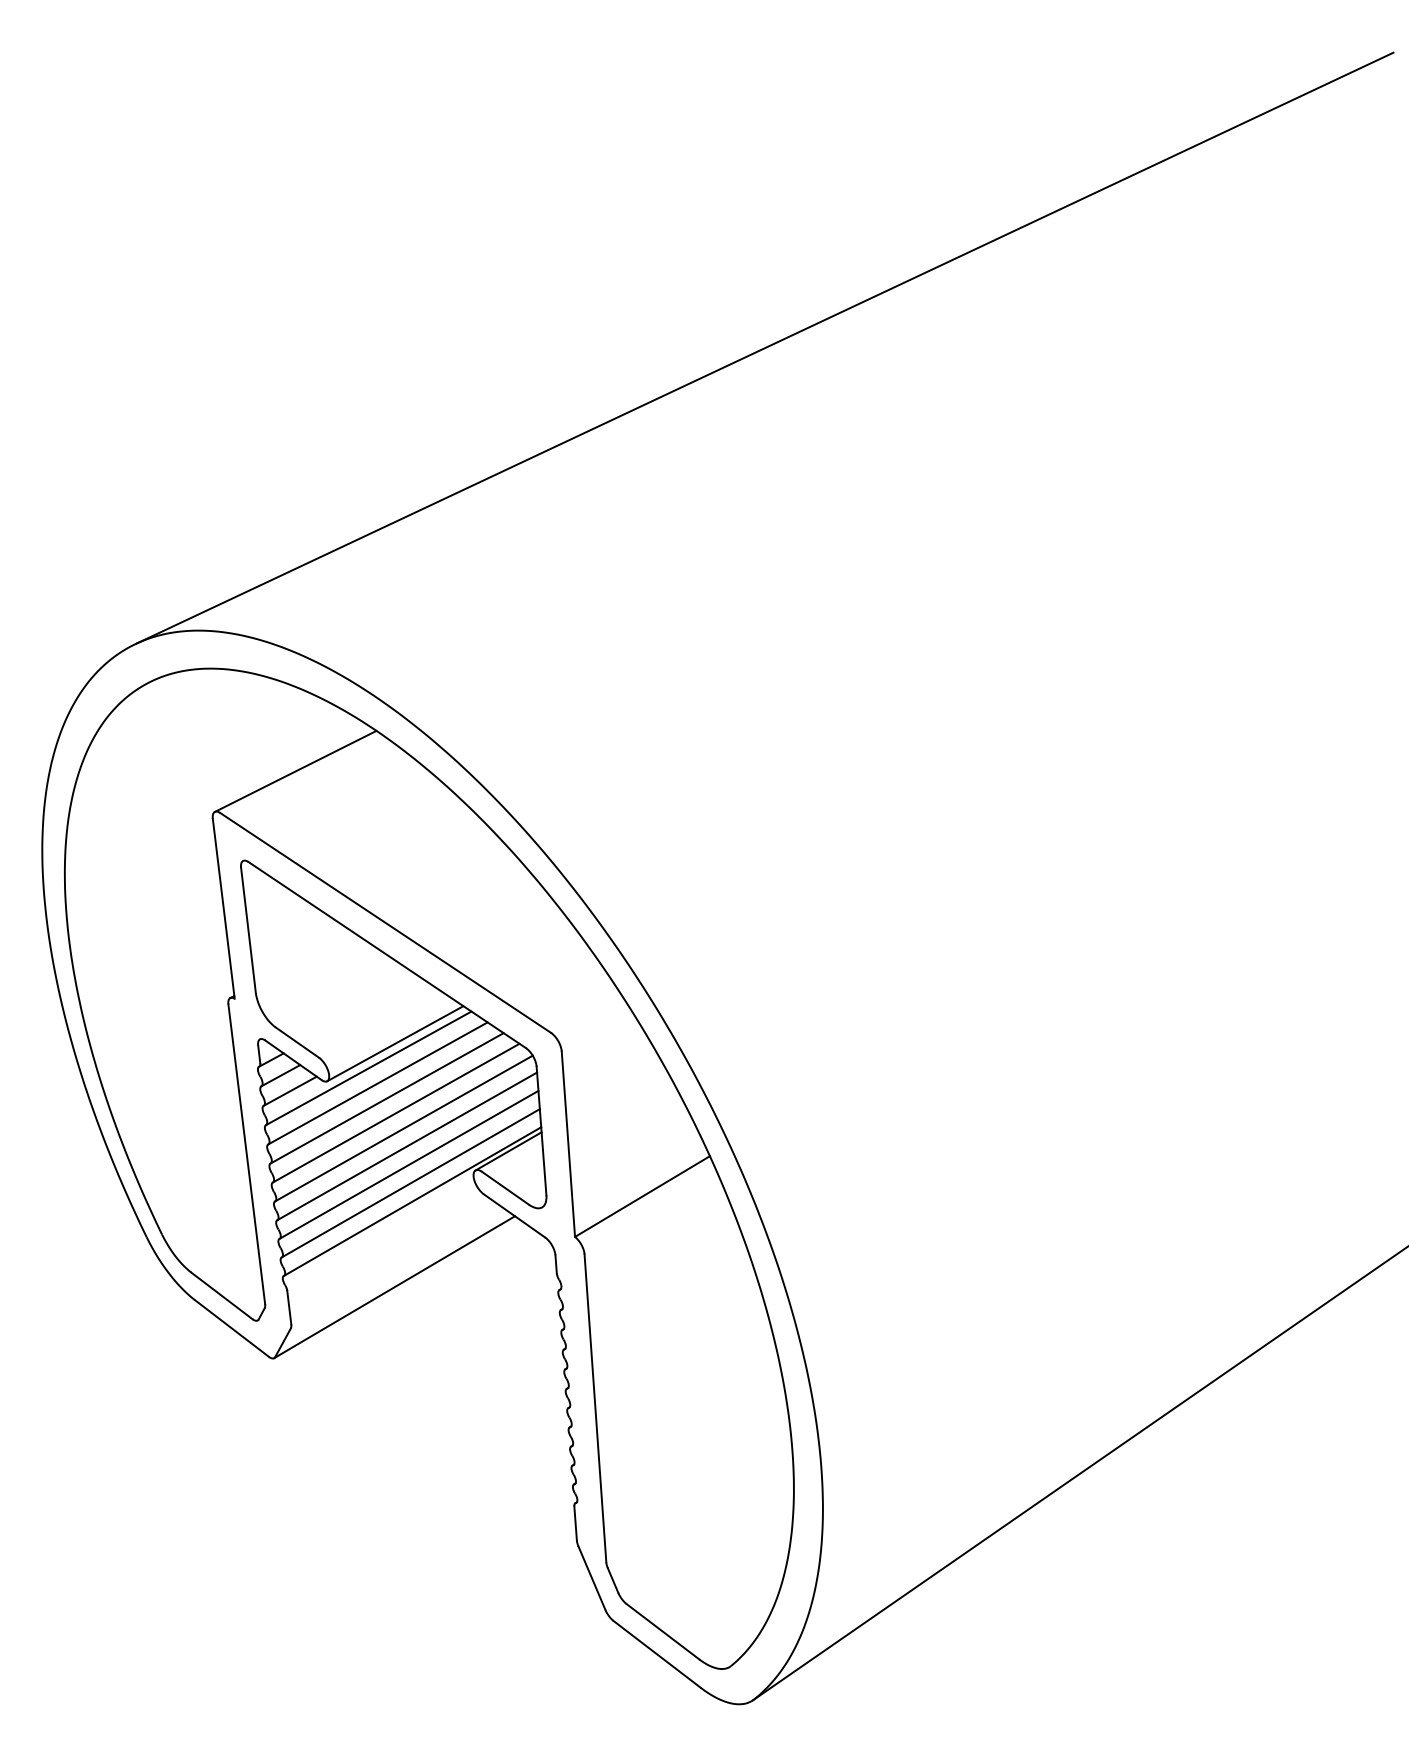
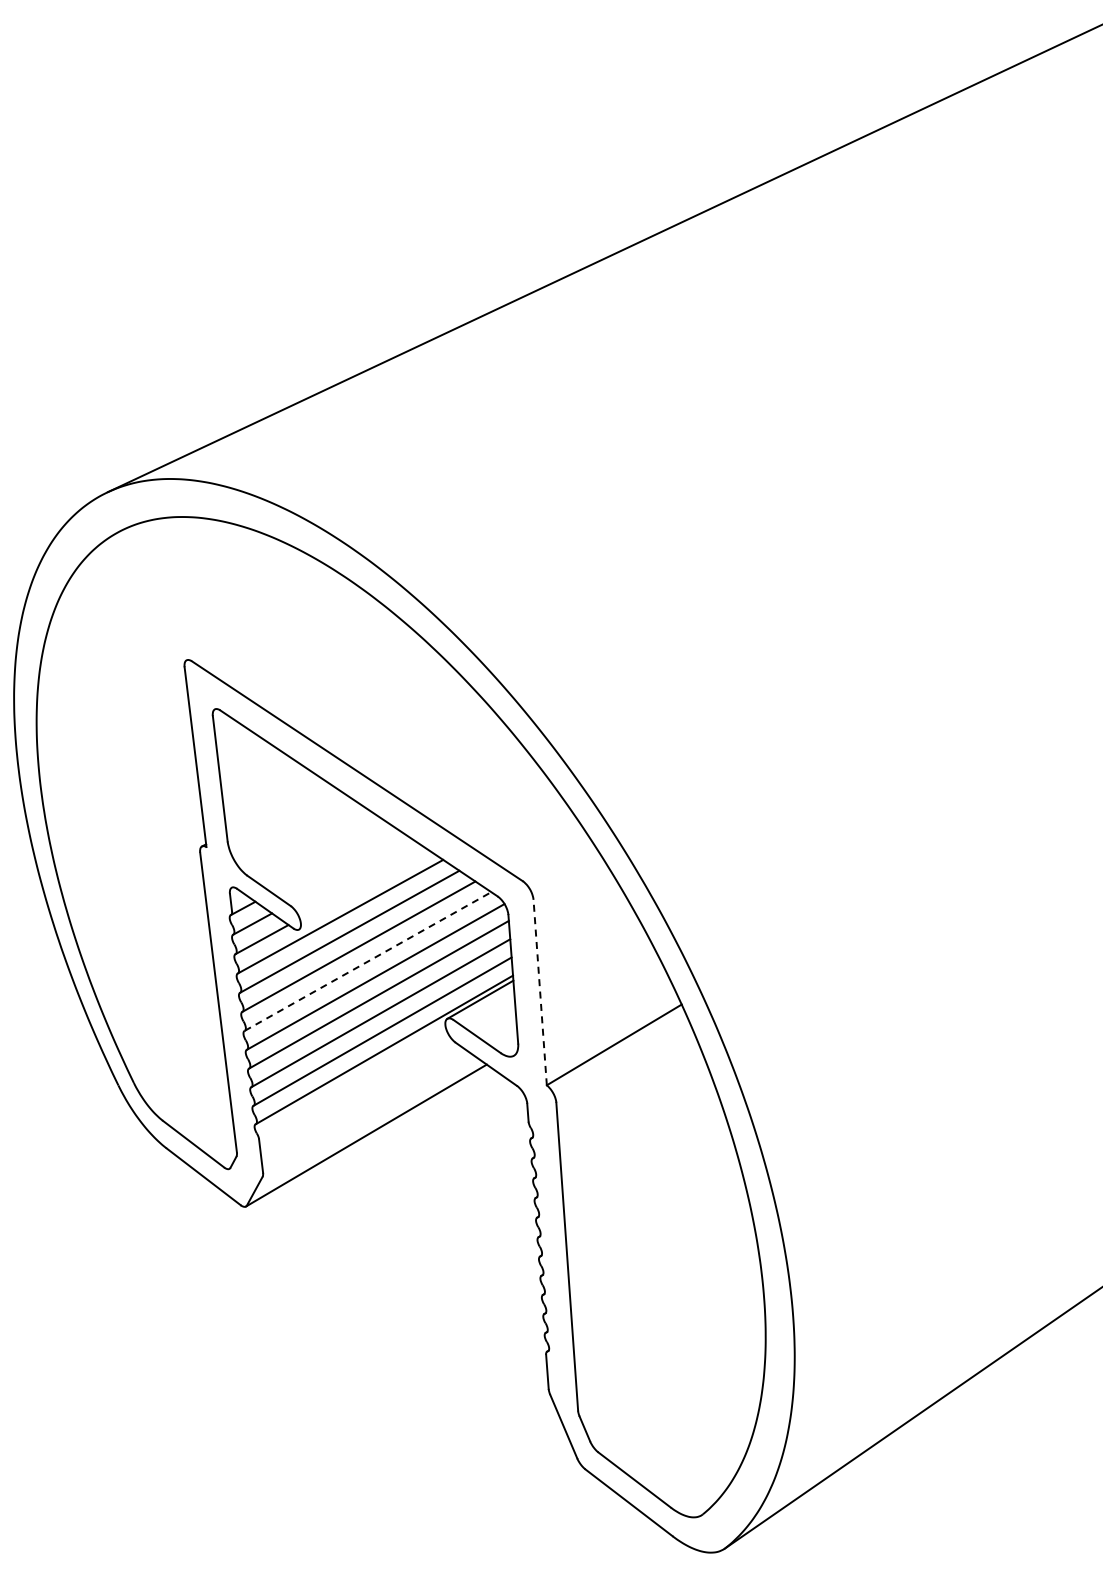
line: (295, 770) -> (267, 618), removed
line: (395, 1043) -> (367, 891), removed
line: (396, 1112) -> (368, 960), solid -> dashed
line: (568, 1144) -> (540, 992), solid -> dashed

